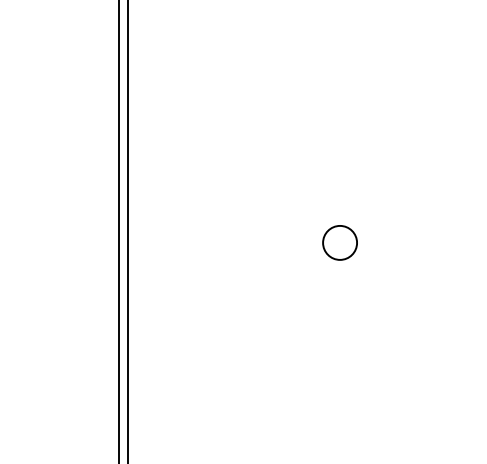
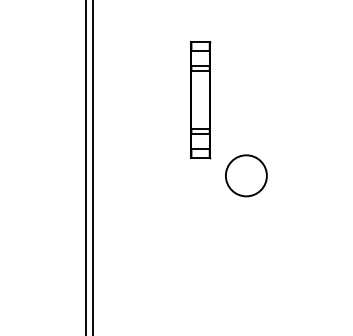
part: (276, 138) -> (200, 100), added
circle: (340, 242) -> (246, 175), size x1.67

